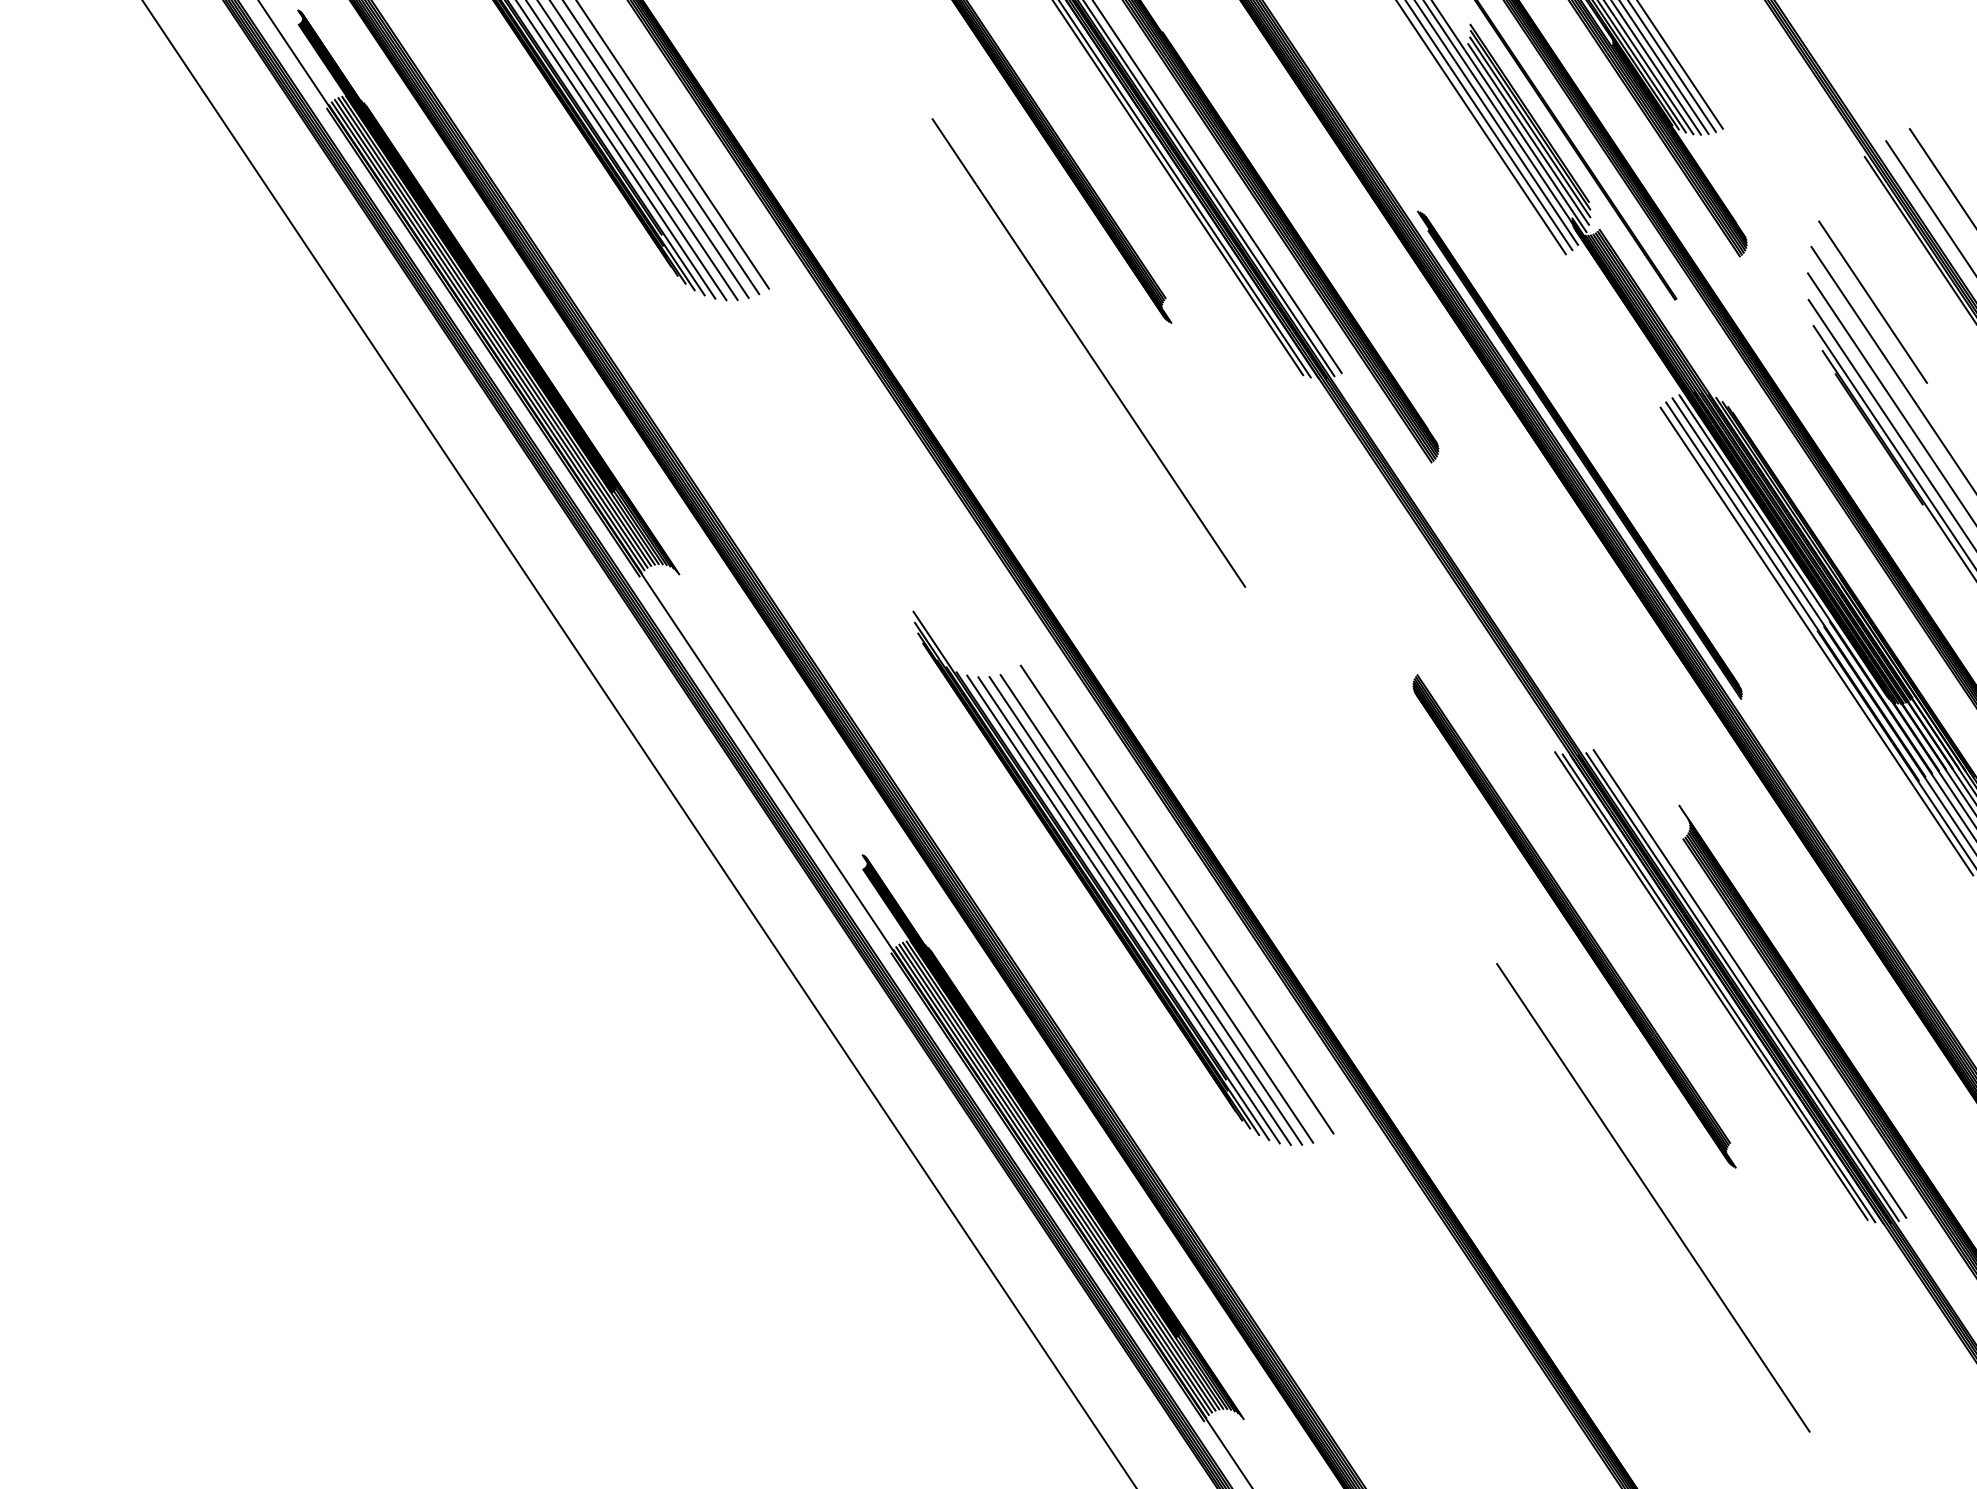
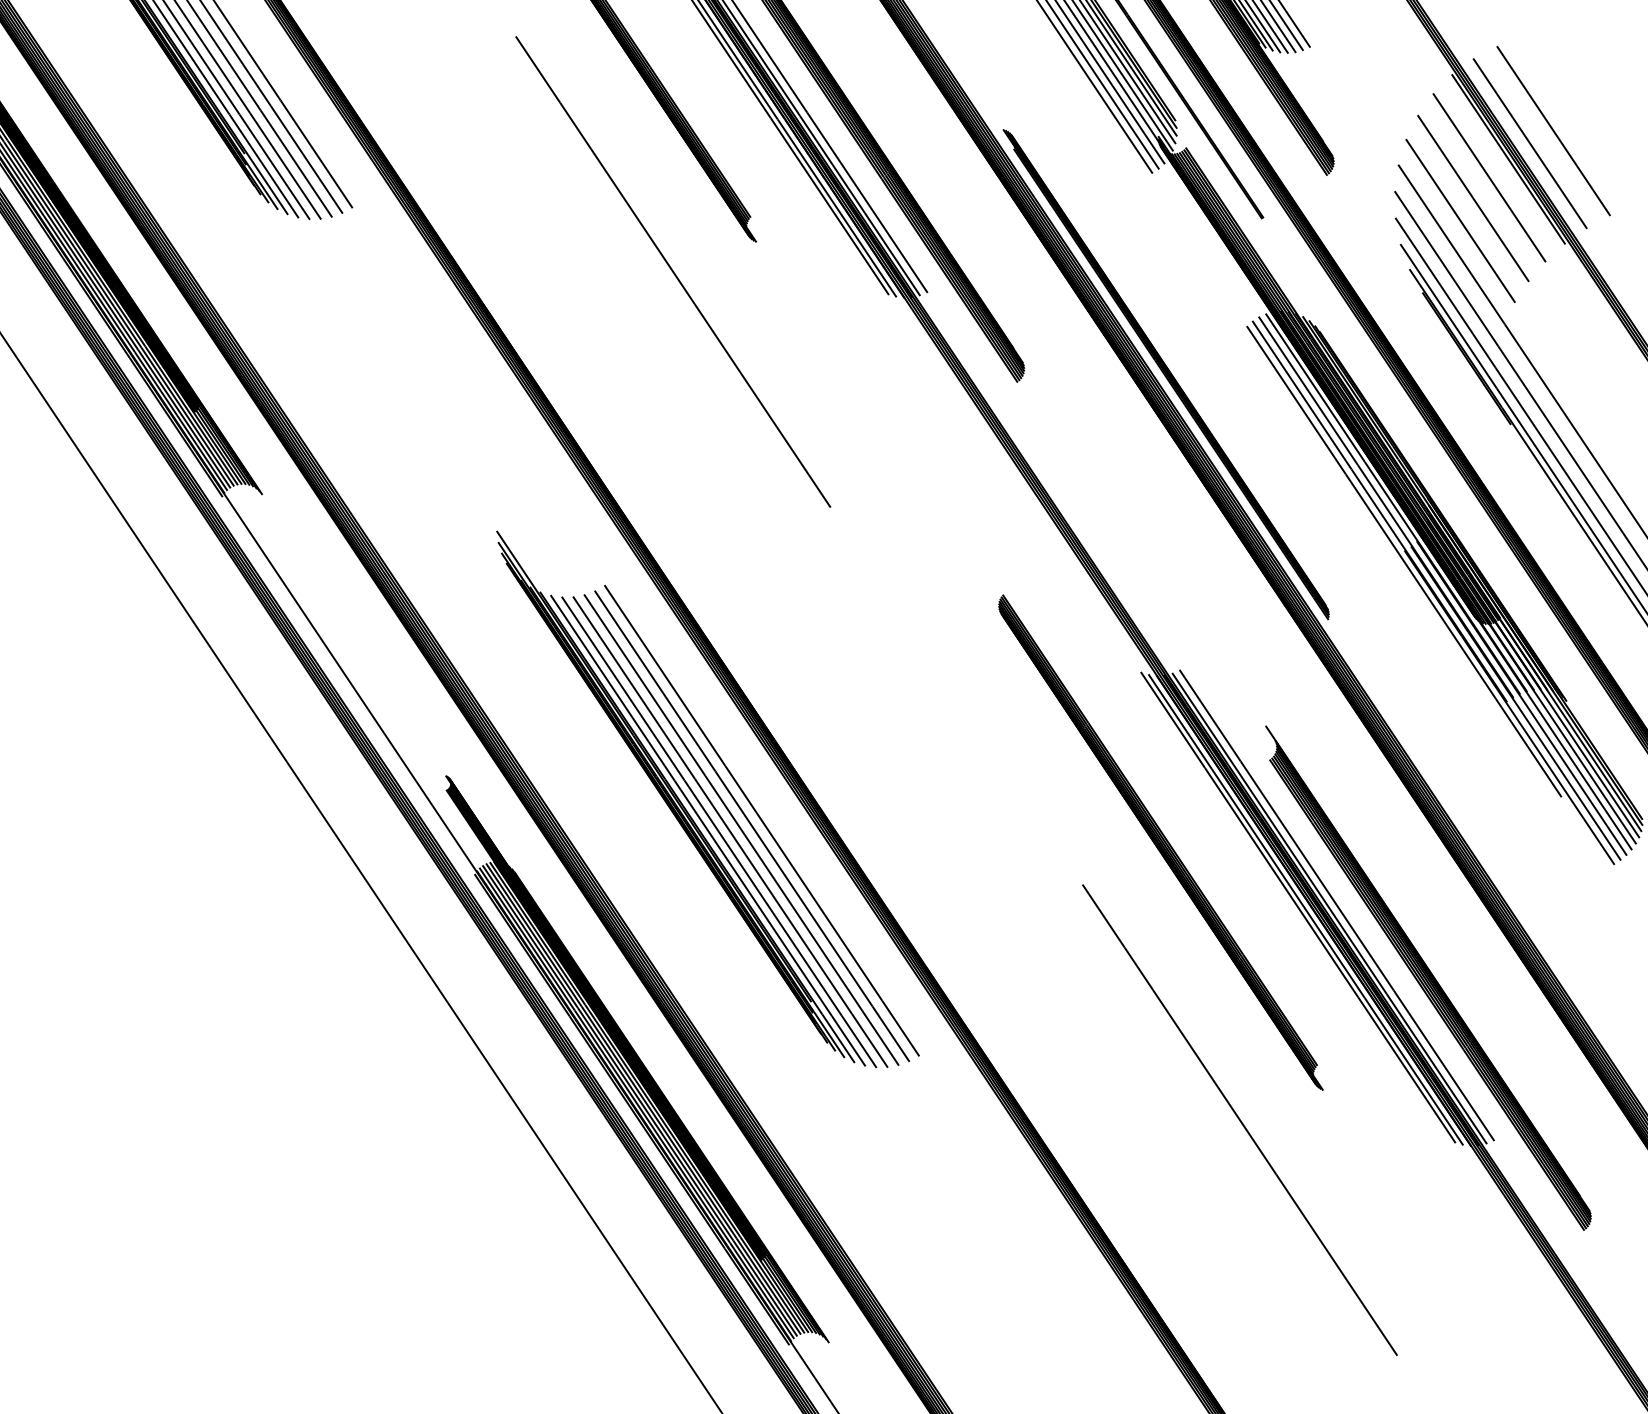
line: (1901, 259) -> (1489, 178), added
line: (1885, 279) -> (1473, 198), added
line: (1167, 904) -> (752, 825), added

